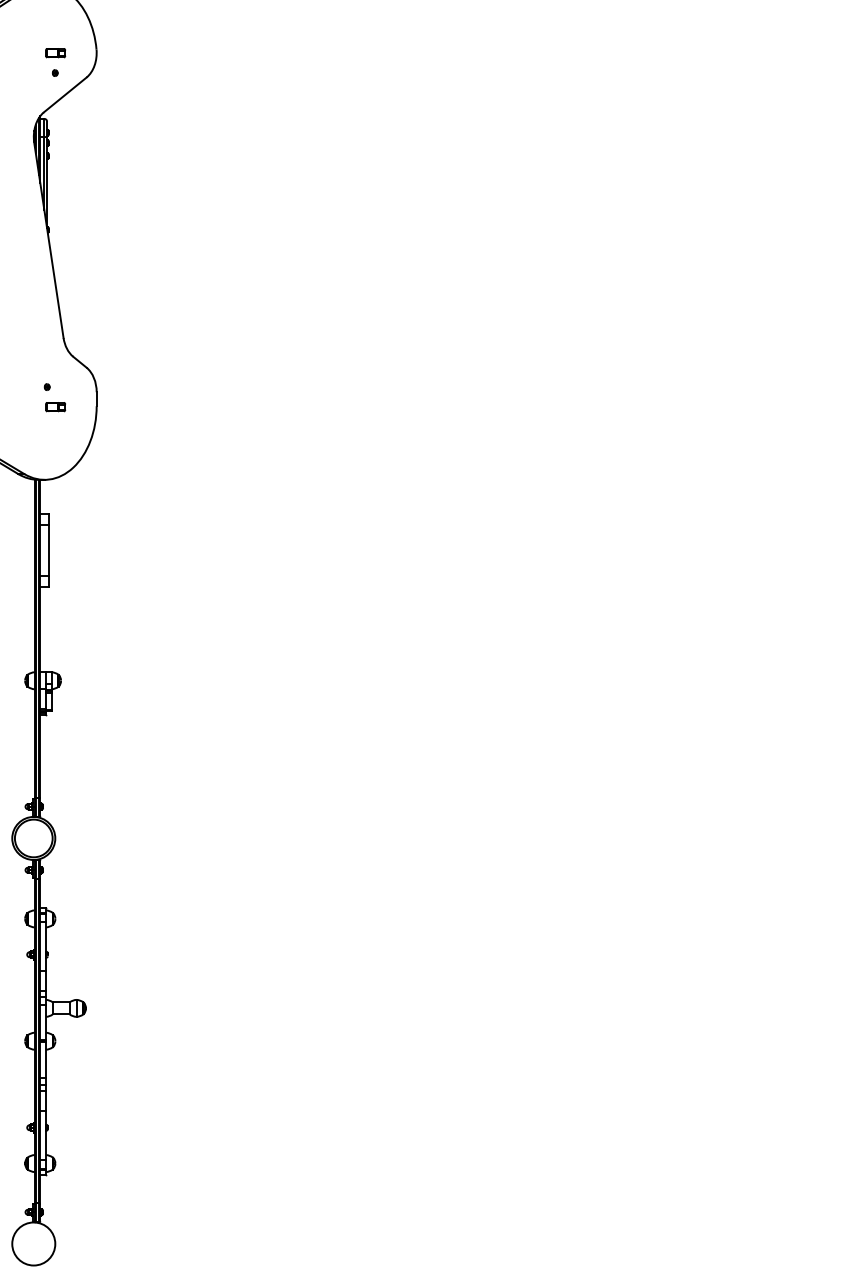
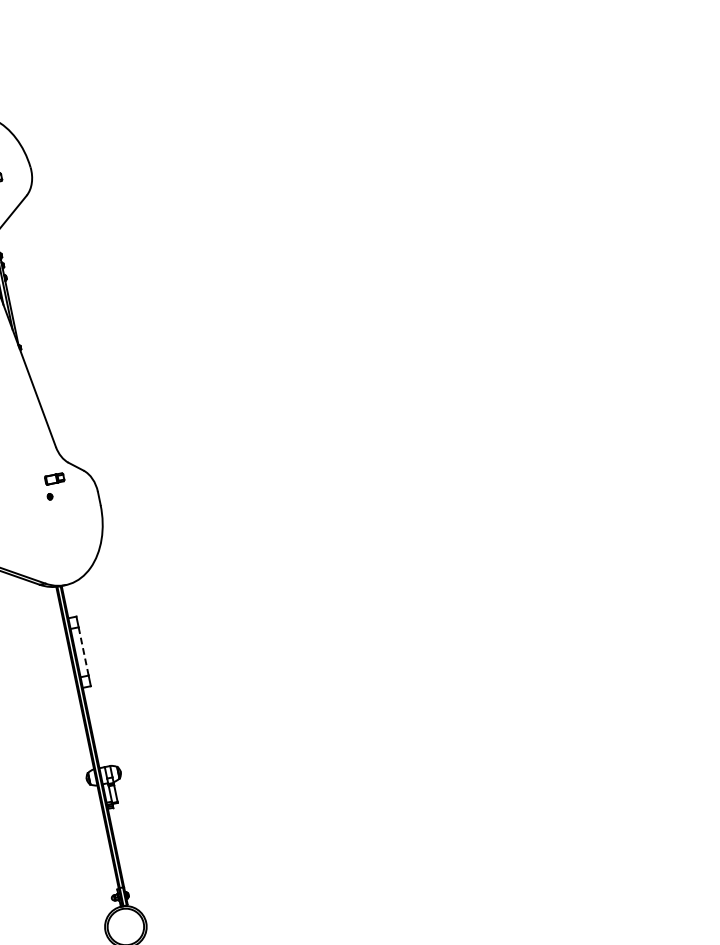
part: (55, 407) -> (54, 479), moved
line: (48, 551) -> (83, 652), solid -> dashed

